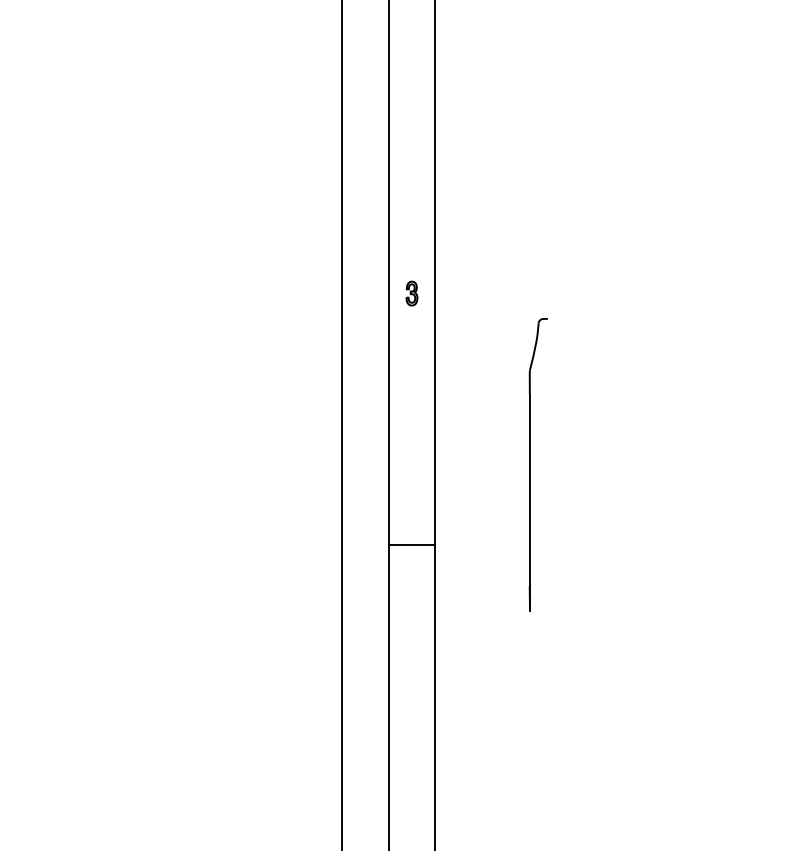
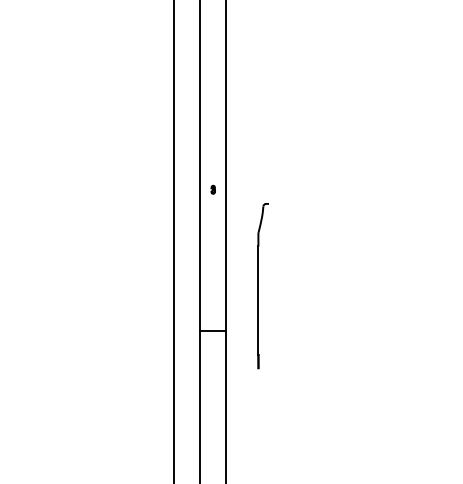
part: (412, 293) -> (213, 189), size x0.6
part: (537, 465) -> (262, 286), moved

